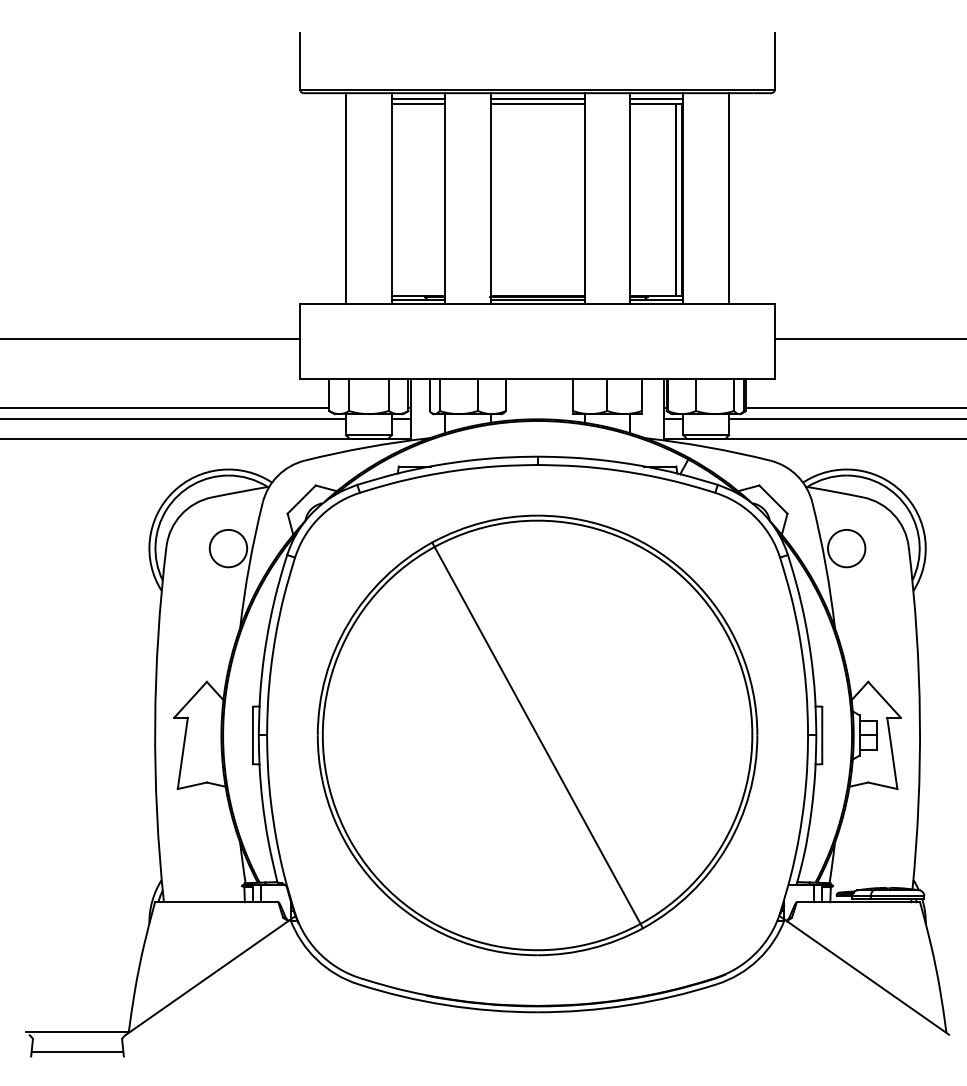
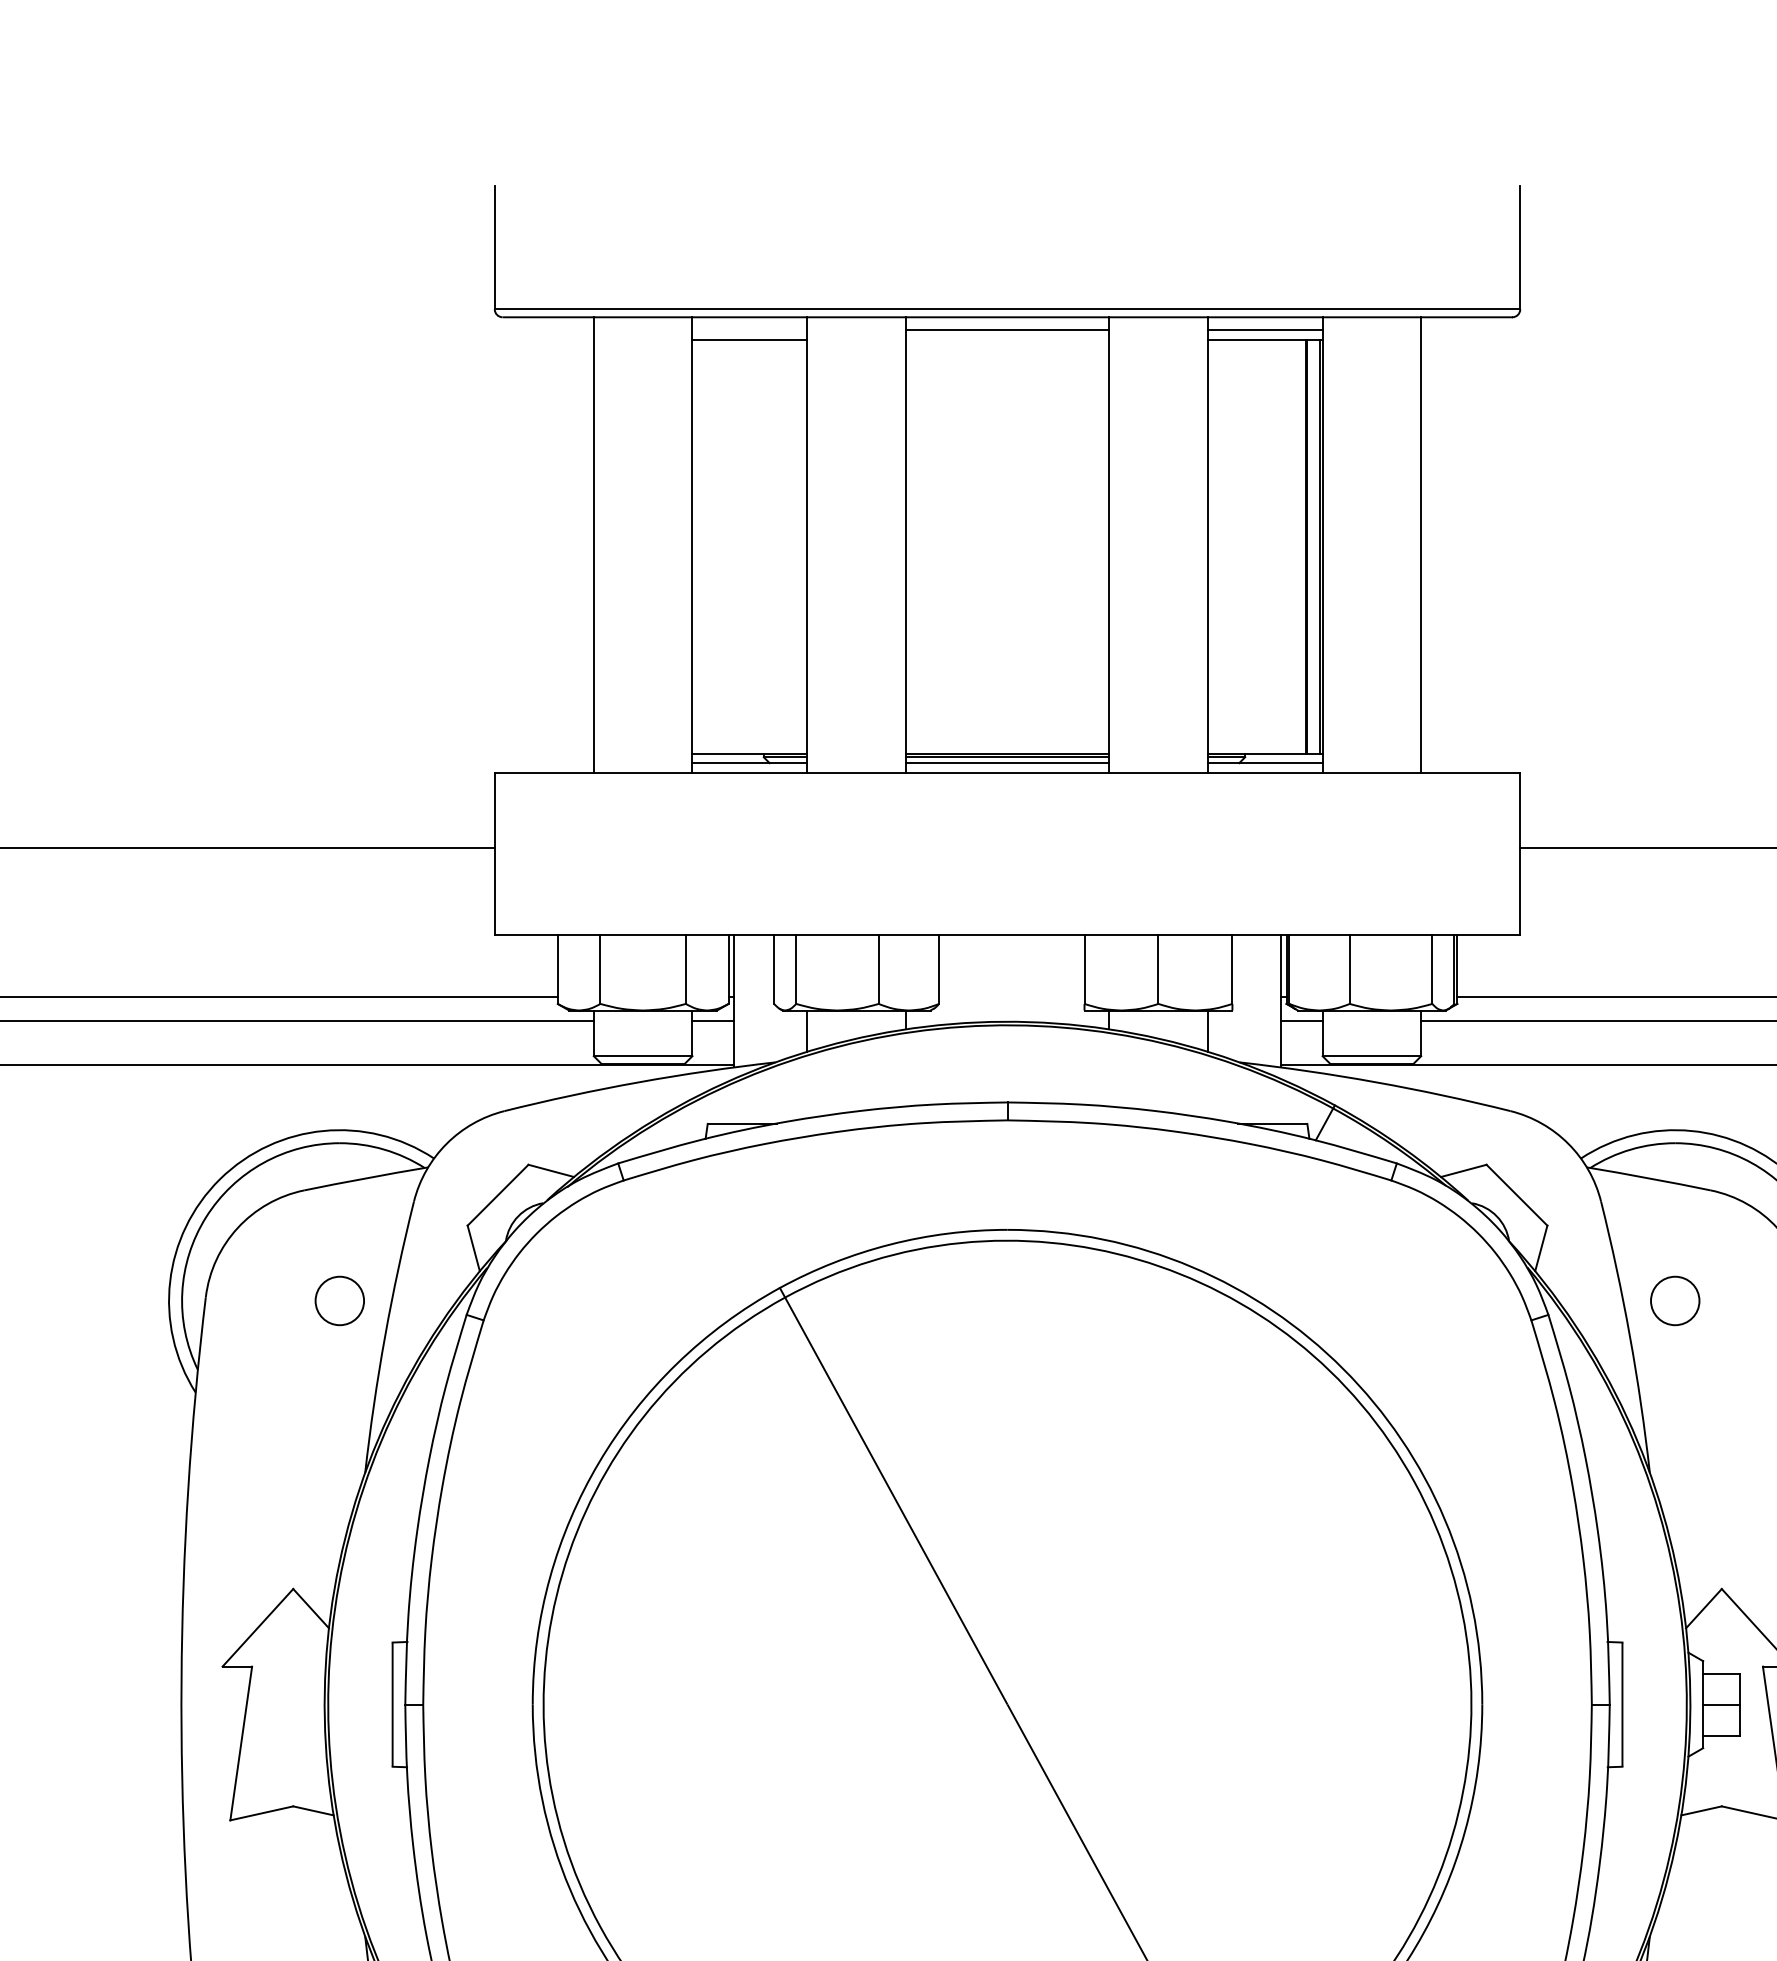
line: (417, 98) -> (748, 328), removed
line: (537, 103) -> (1007, 339), removed
circle: (228, 548) -> (339, 1300), size x0.6
circle: (846, 548) -> (1674, 1300), size x0.6

